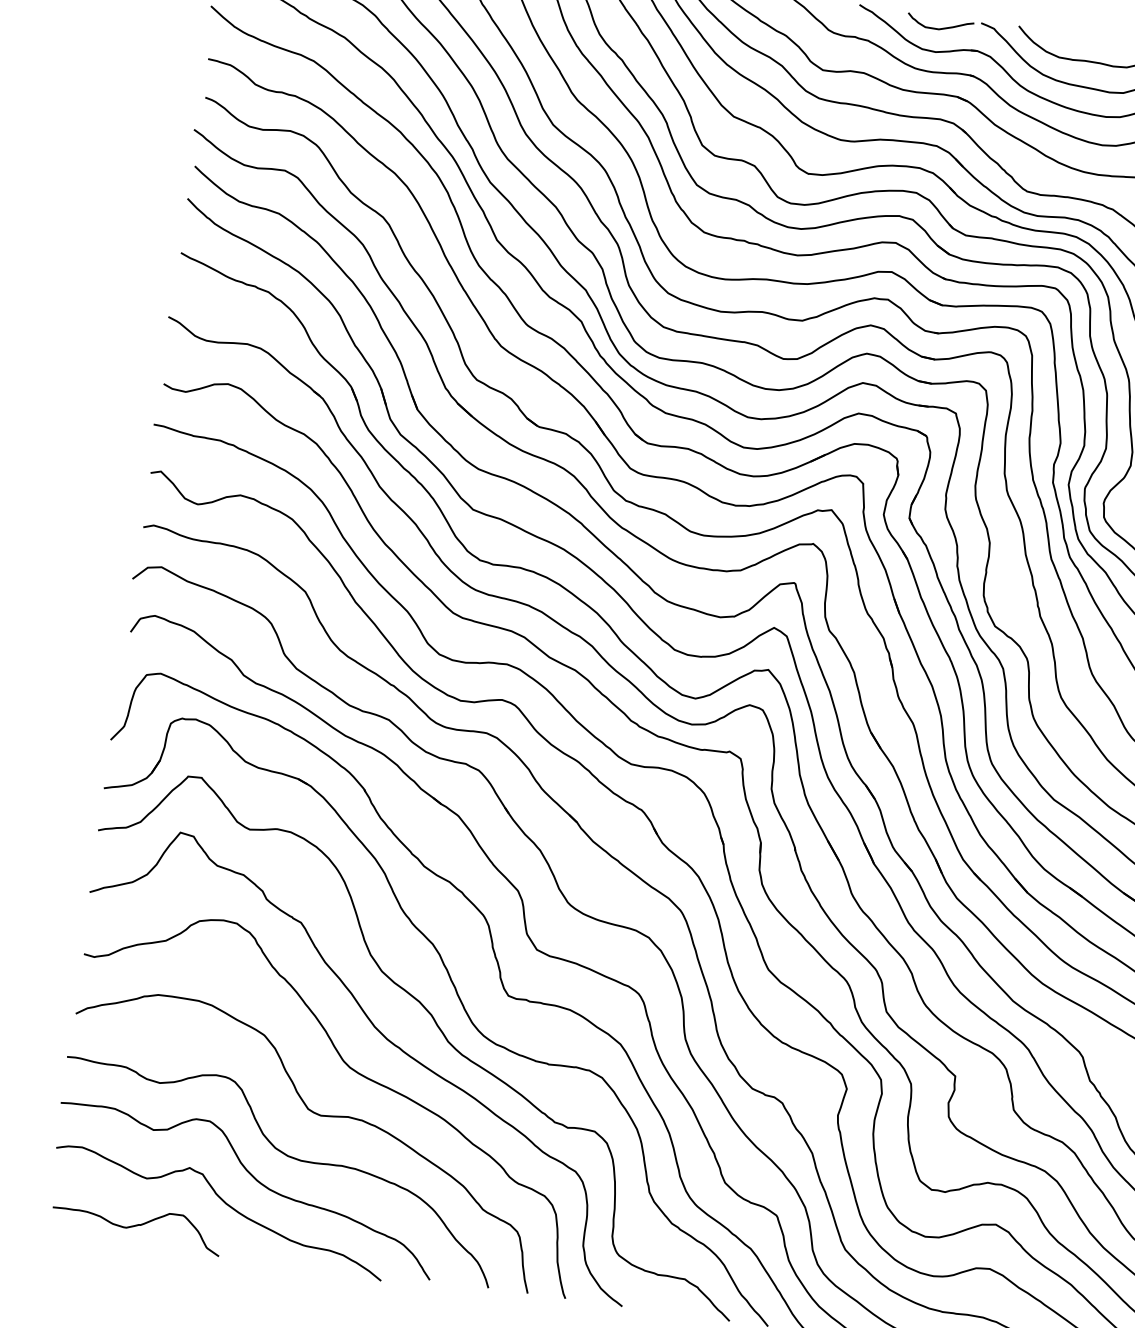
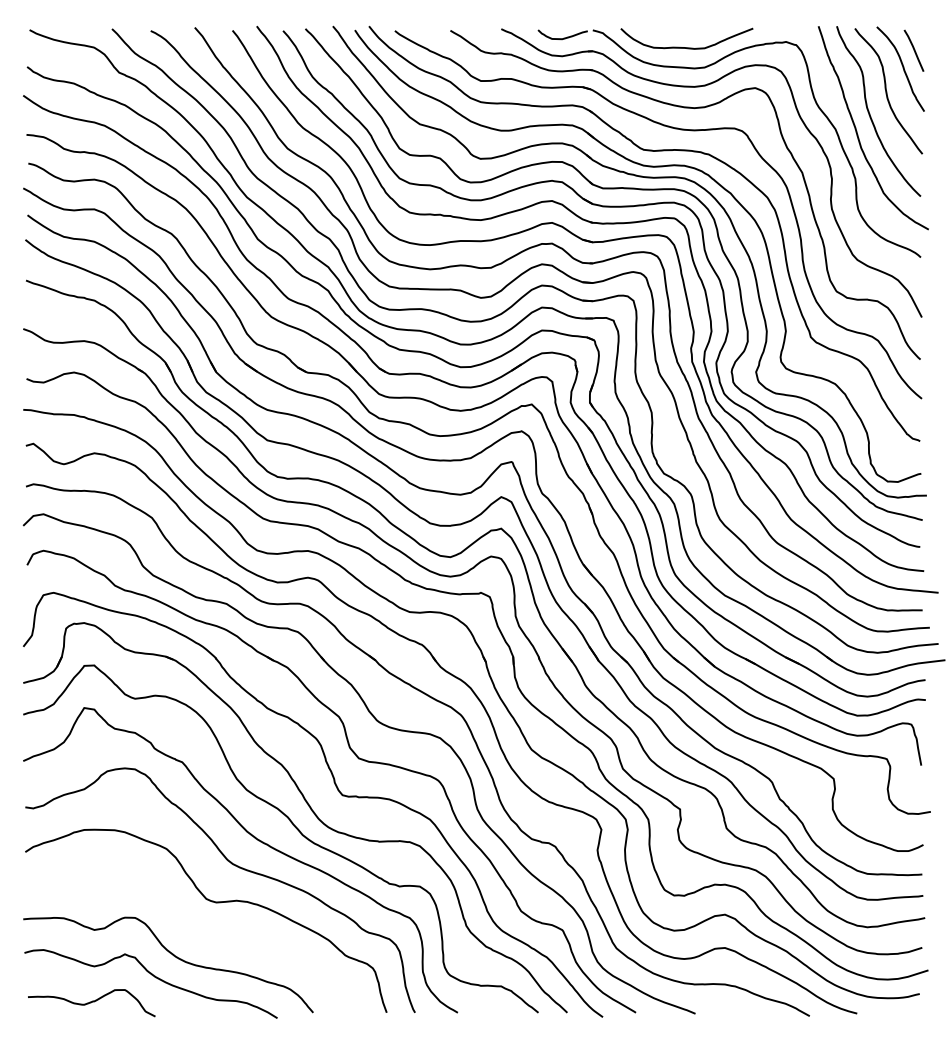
curve: (286, 1157) -> (195, 936), removed

